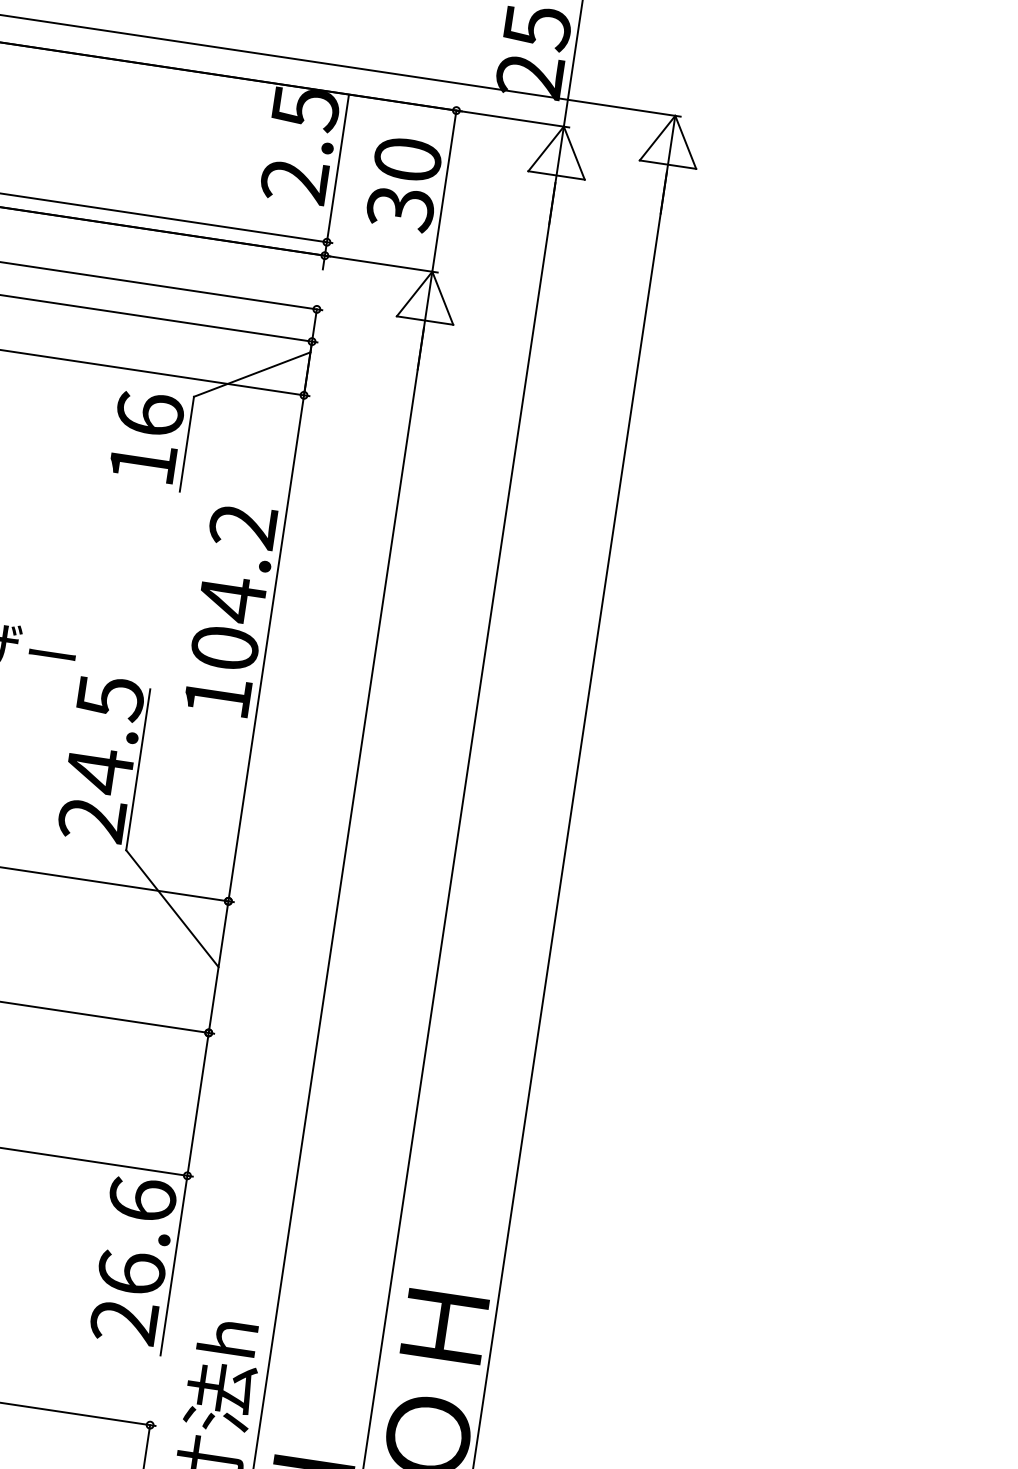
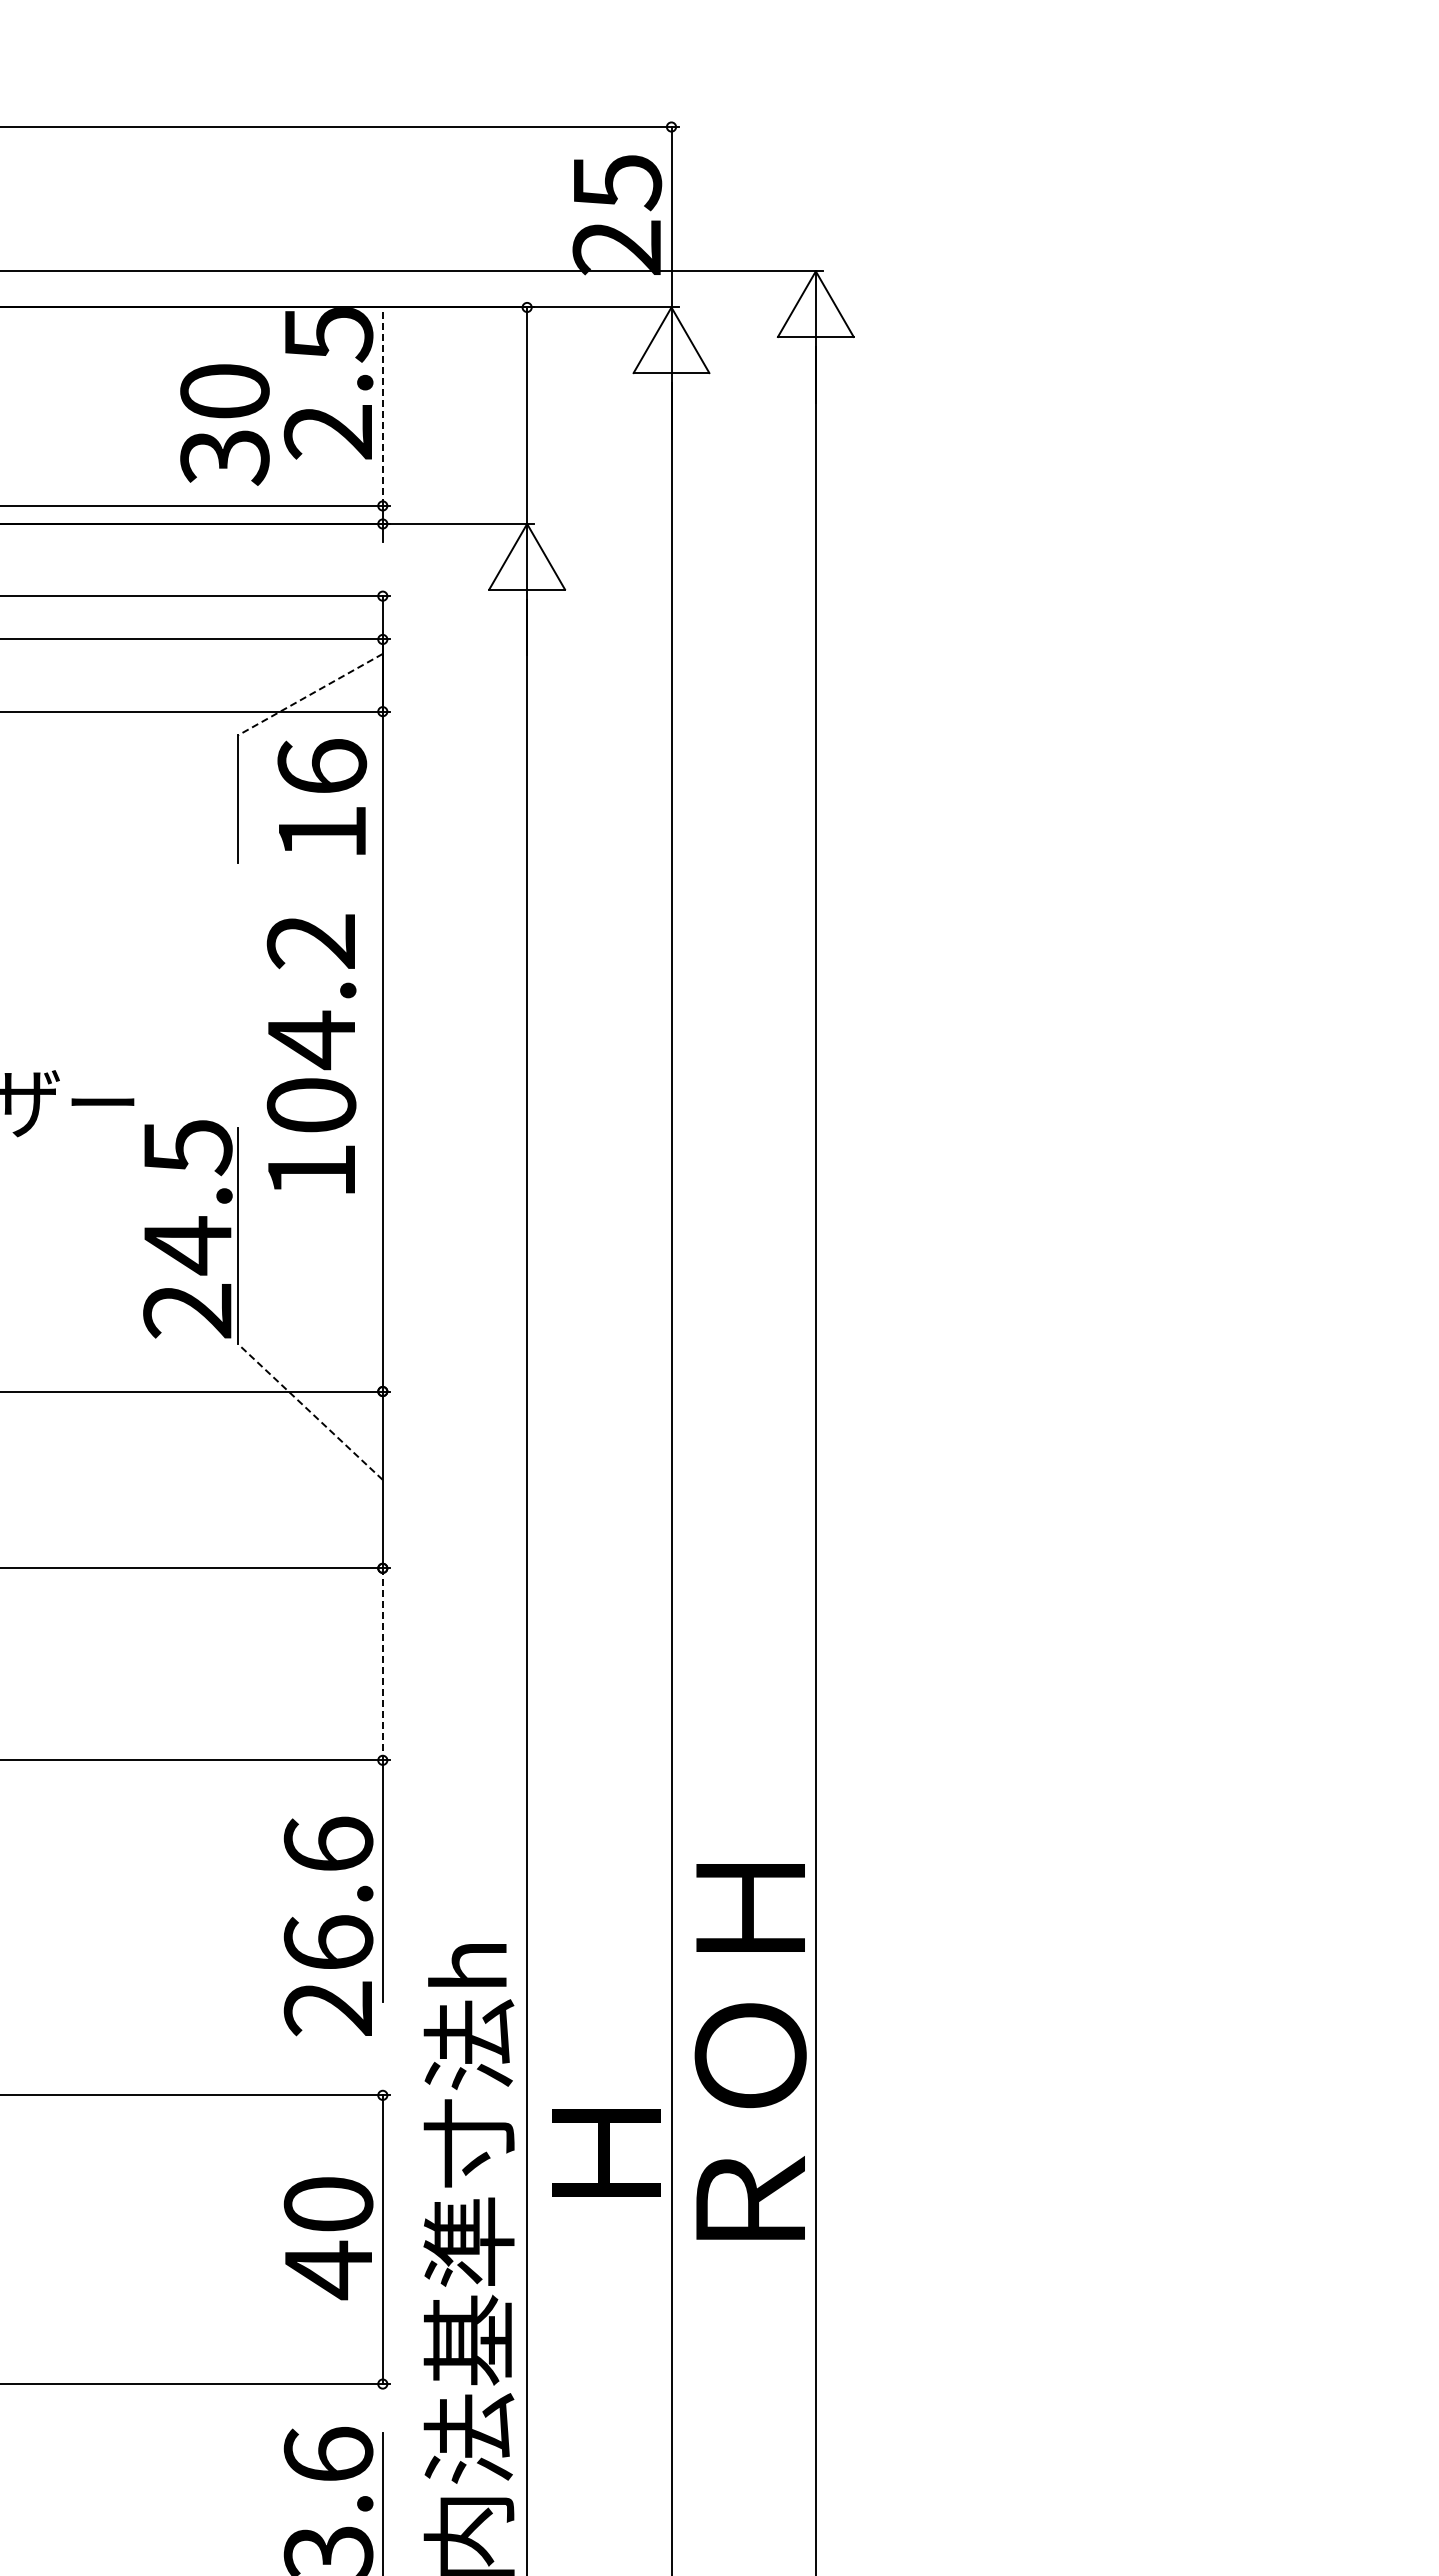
line: (337, 168) -> (382, 407), solid -> dashed
text: (403, 184) -> (224, 424), moved
line: (252, 374) -> (310, 694), solid -> dashed
text: (147, 436) -> (322, 796), moved
text: (230, 609) -> (311, 1053), moved
line: (172, 908) -> (310, 1412), solid -> dashed
line: (197, 1104) -> (382, 1664), solid -> dashed
text: (133, 1260) -> (328, 1926), moved

